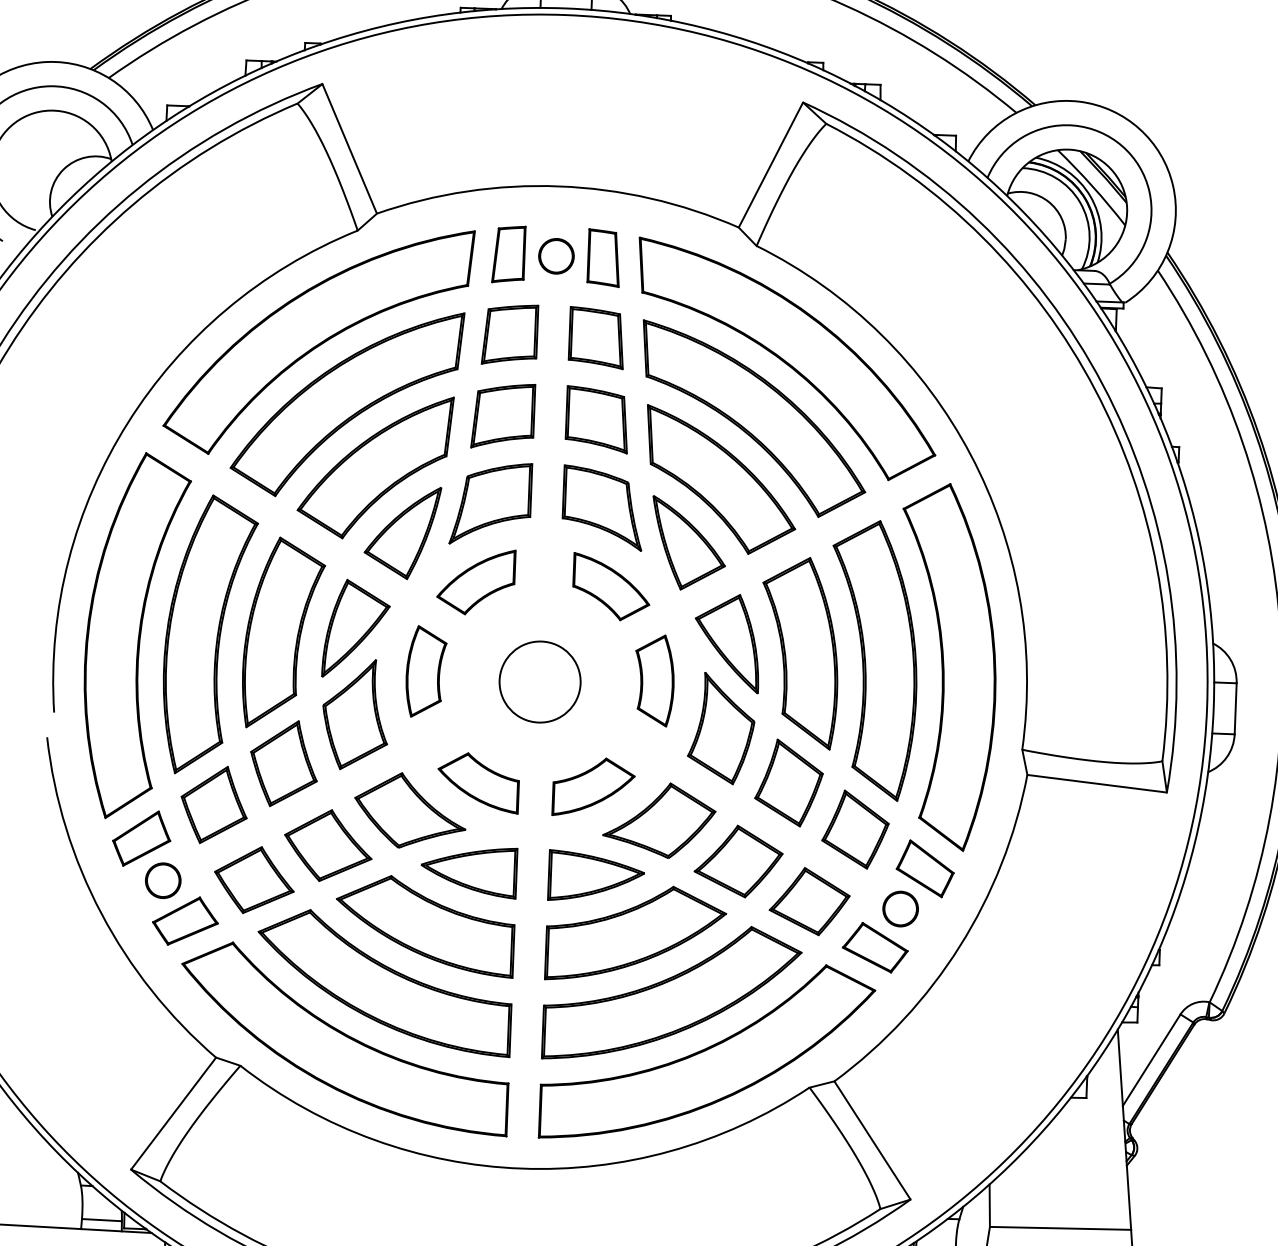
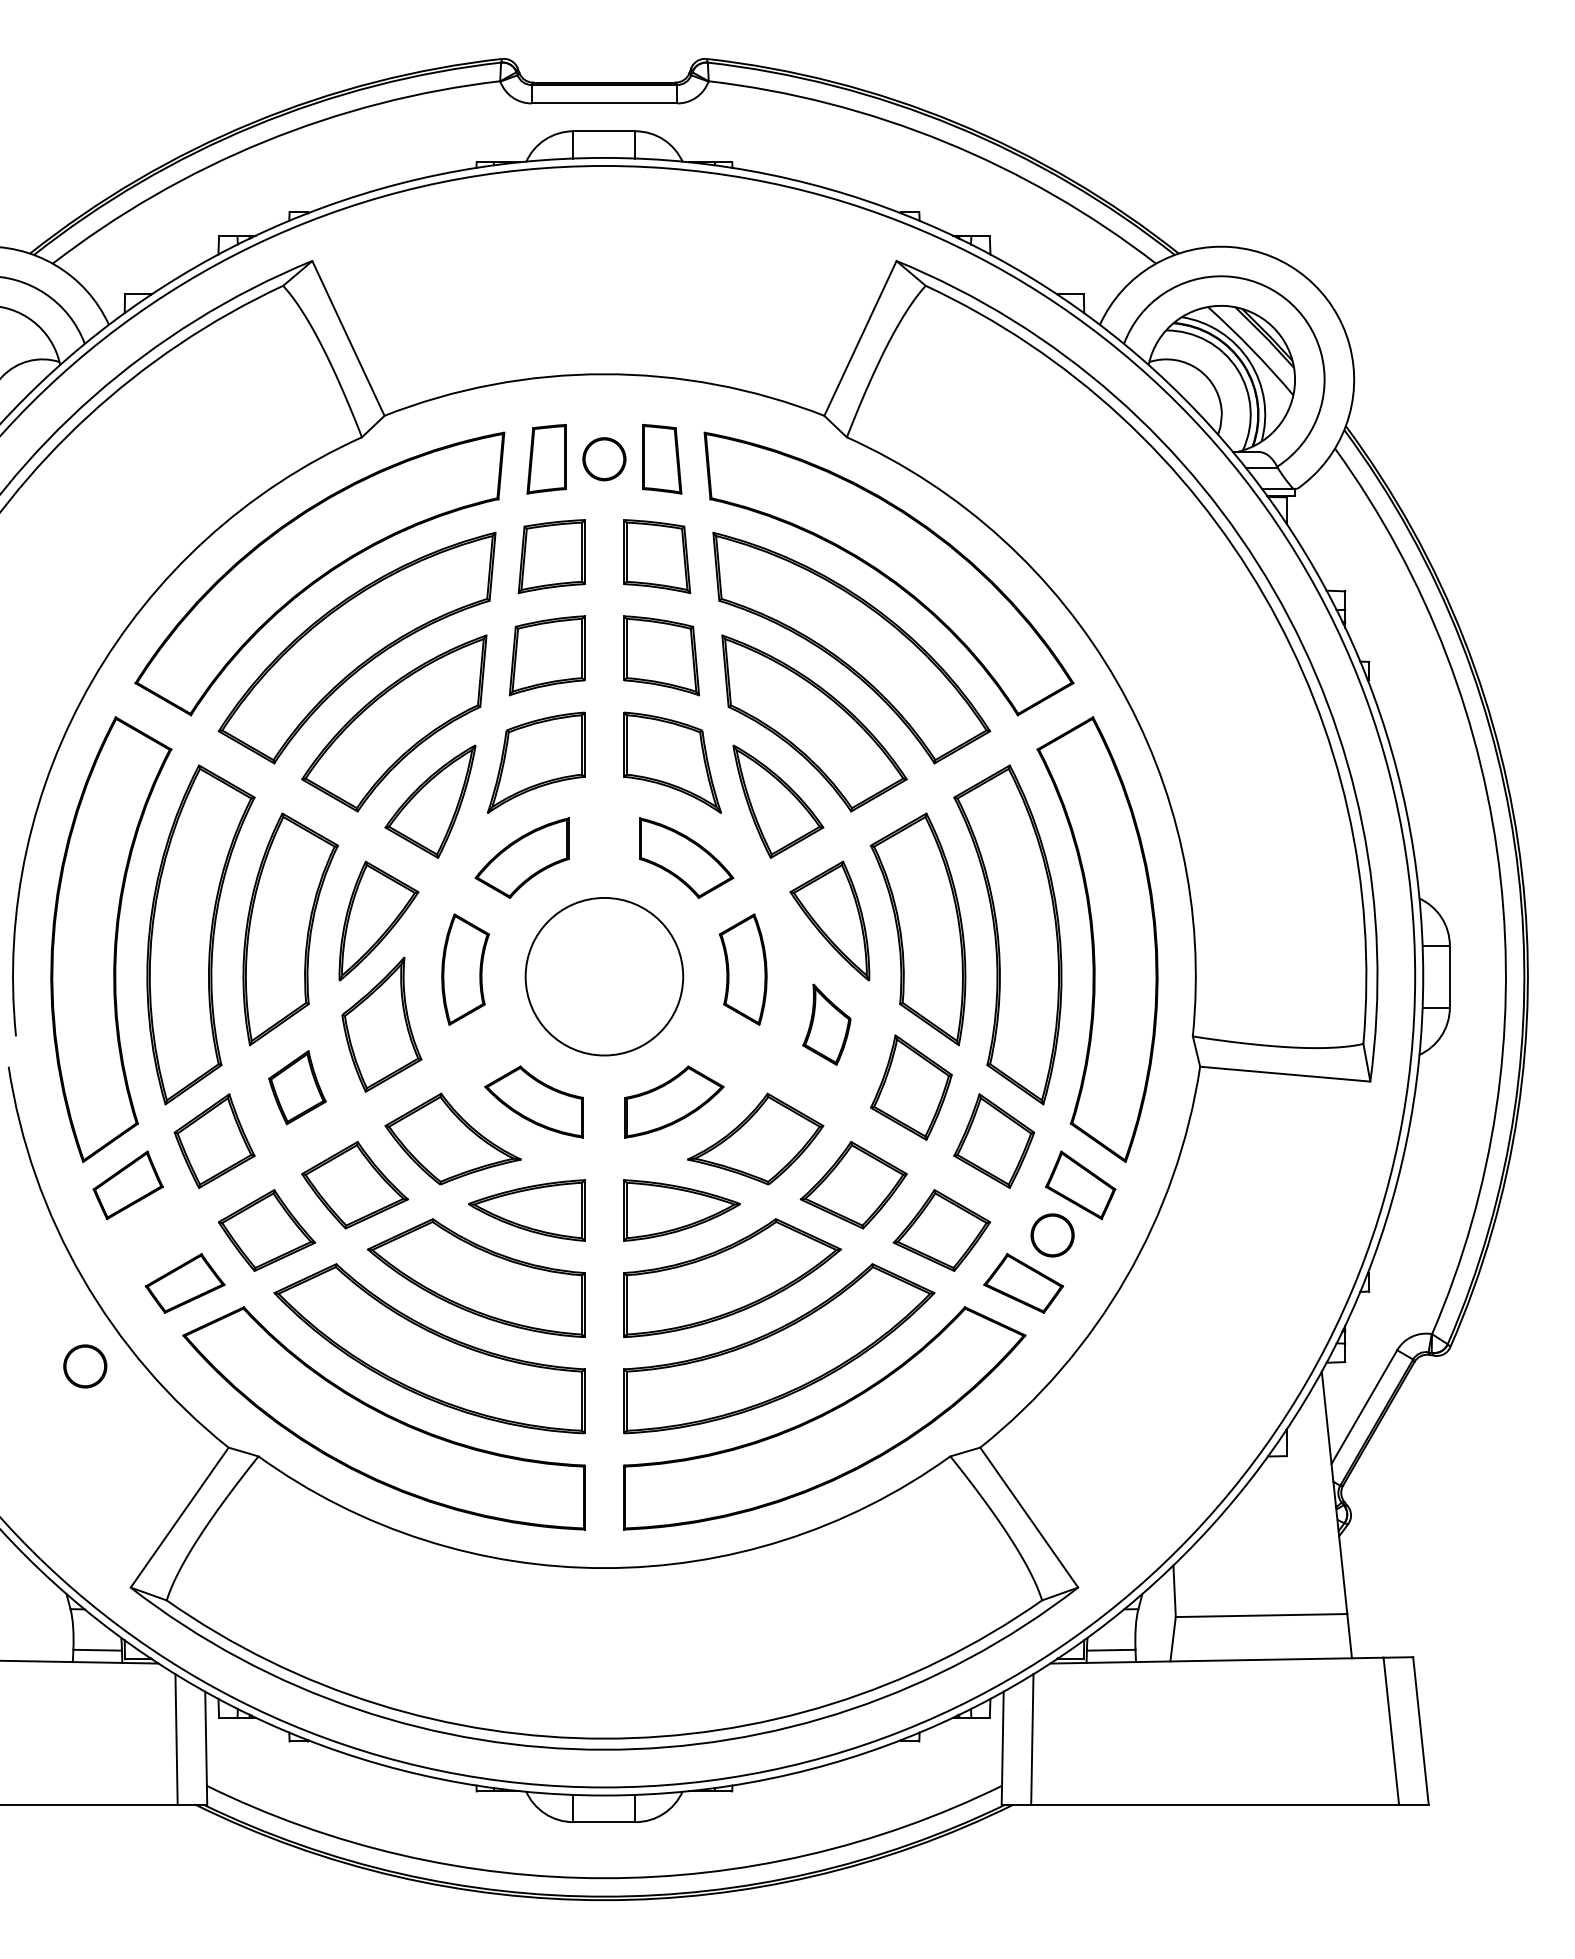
circle: (540, 681) -> (604, 976), size x1.6
part: (721, 728) -> (826, 1024), size x0.6
part: (284, 763) -> (297, 1087), size x0.7
circle: (163, 880) -> (85, 1366), moved

